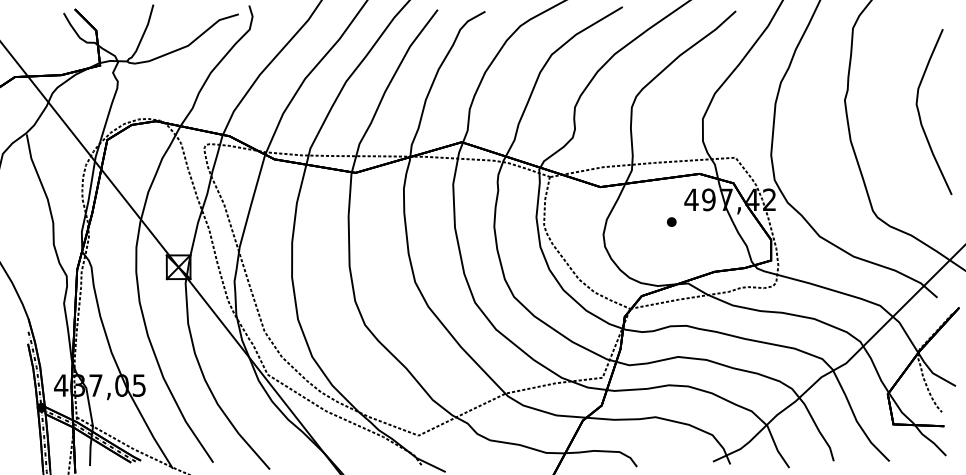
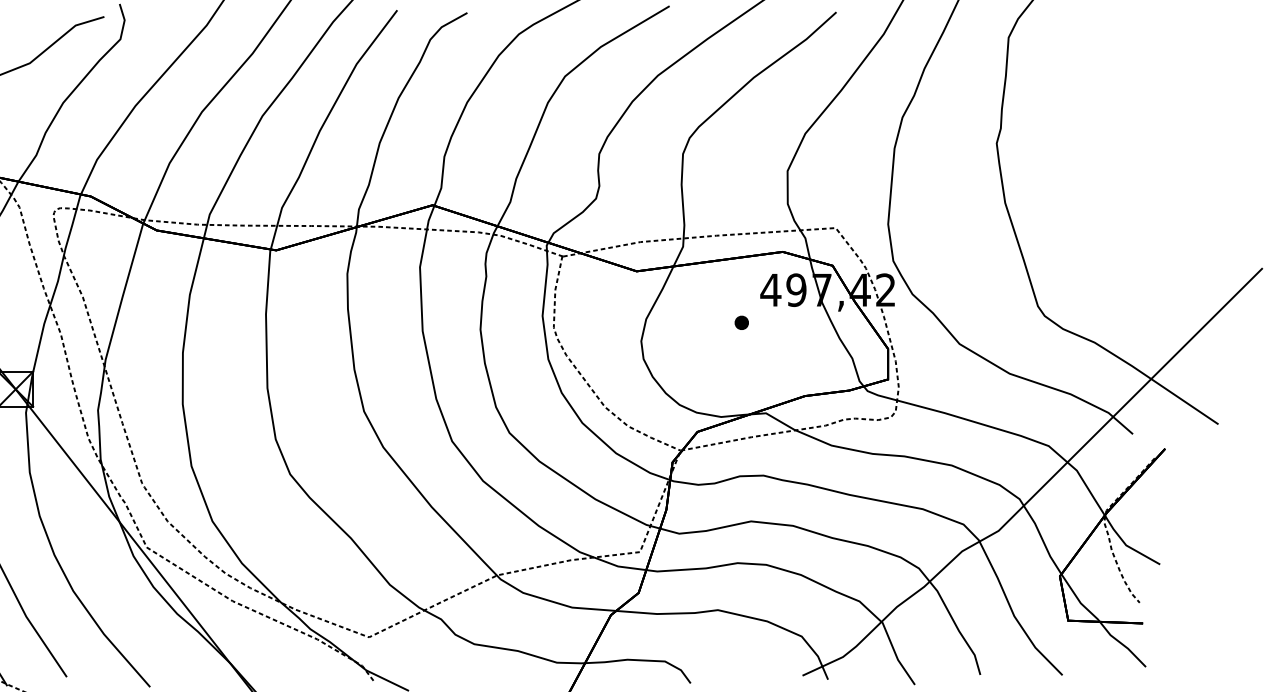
curve: (920, 114) -> (1108, 164), removed

